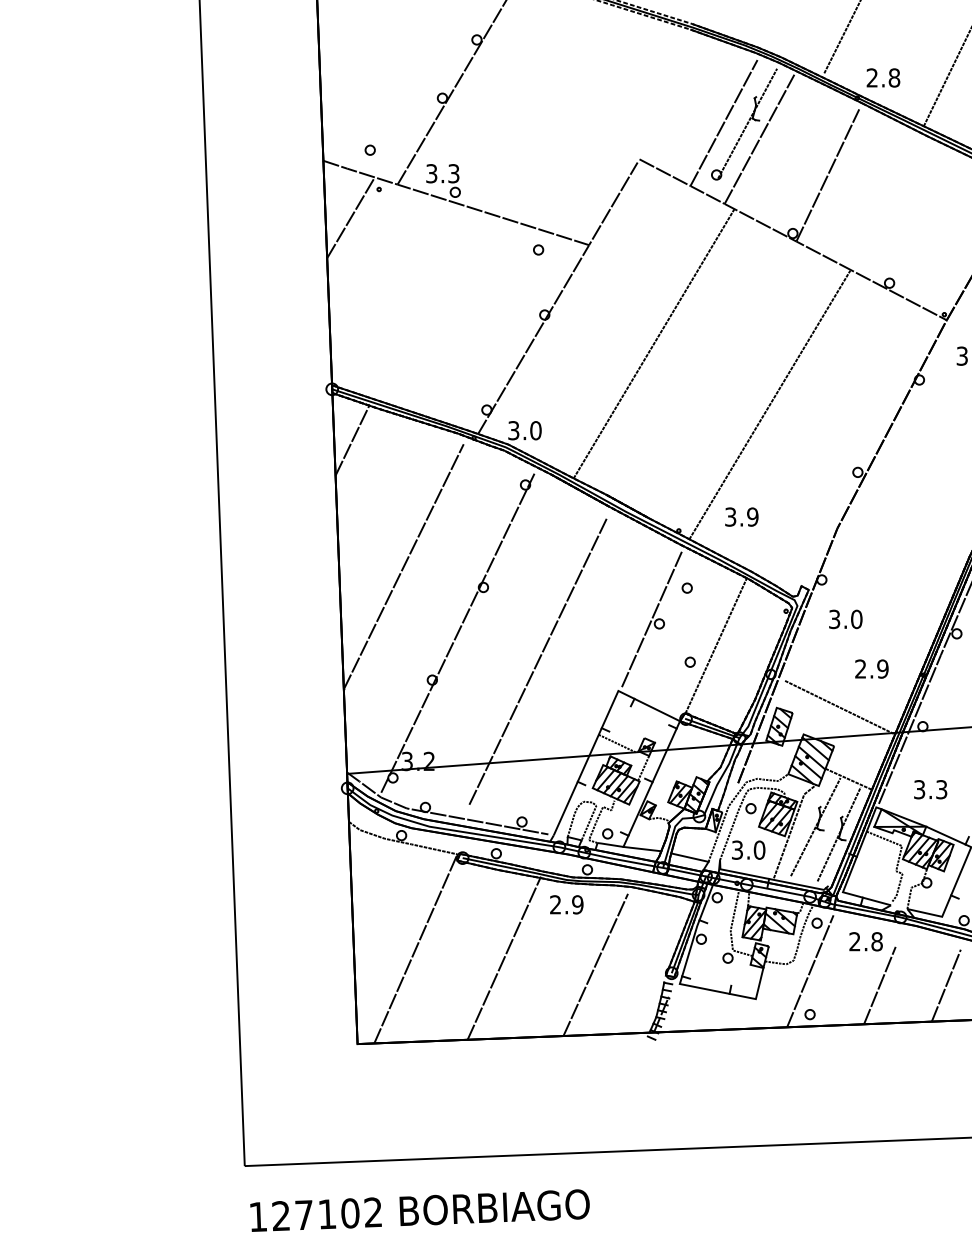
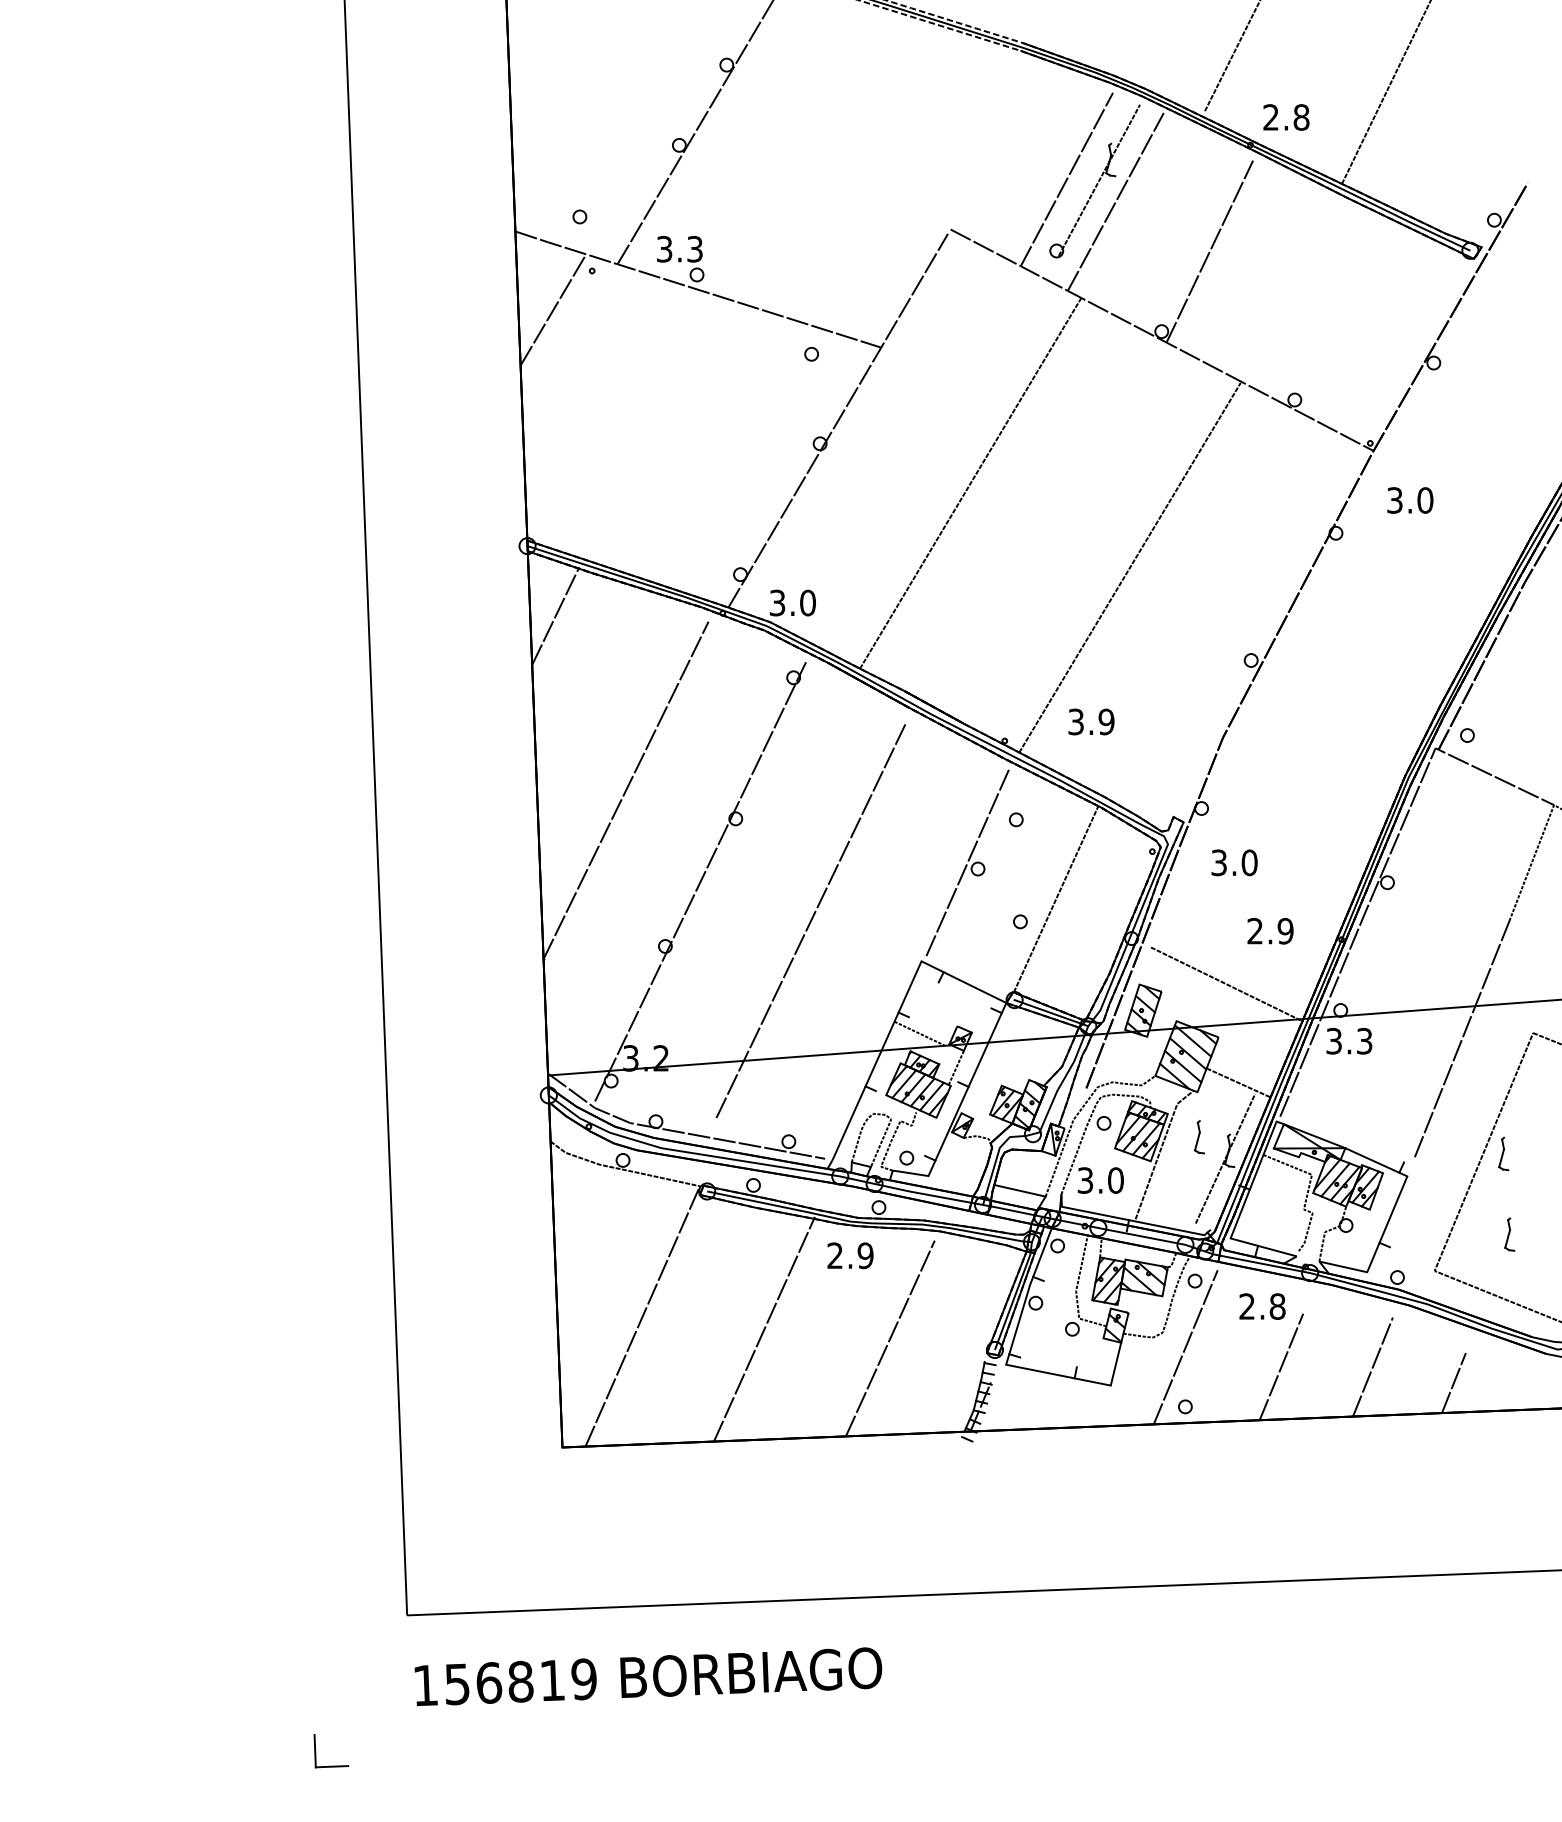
text: (930, 789) -> (1349, 1041), moved
line: (815, 826) -> (1193, 1148), removed
line: (642, 849) -> (954, 1179), removed
text: (327, 1214) -> (520, 1681), 127102 -> 156819

